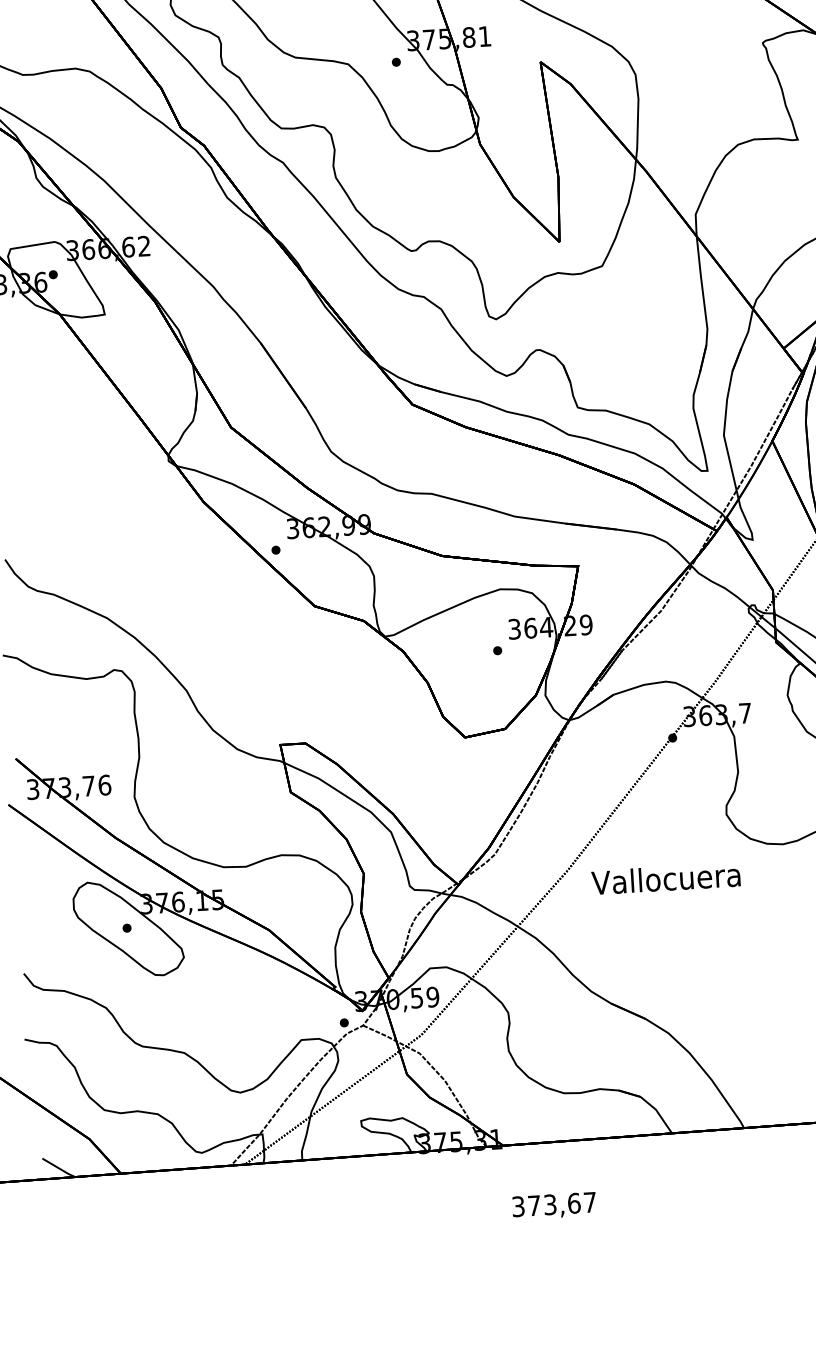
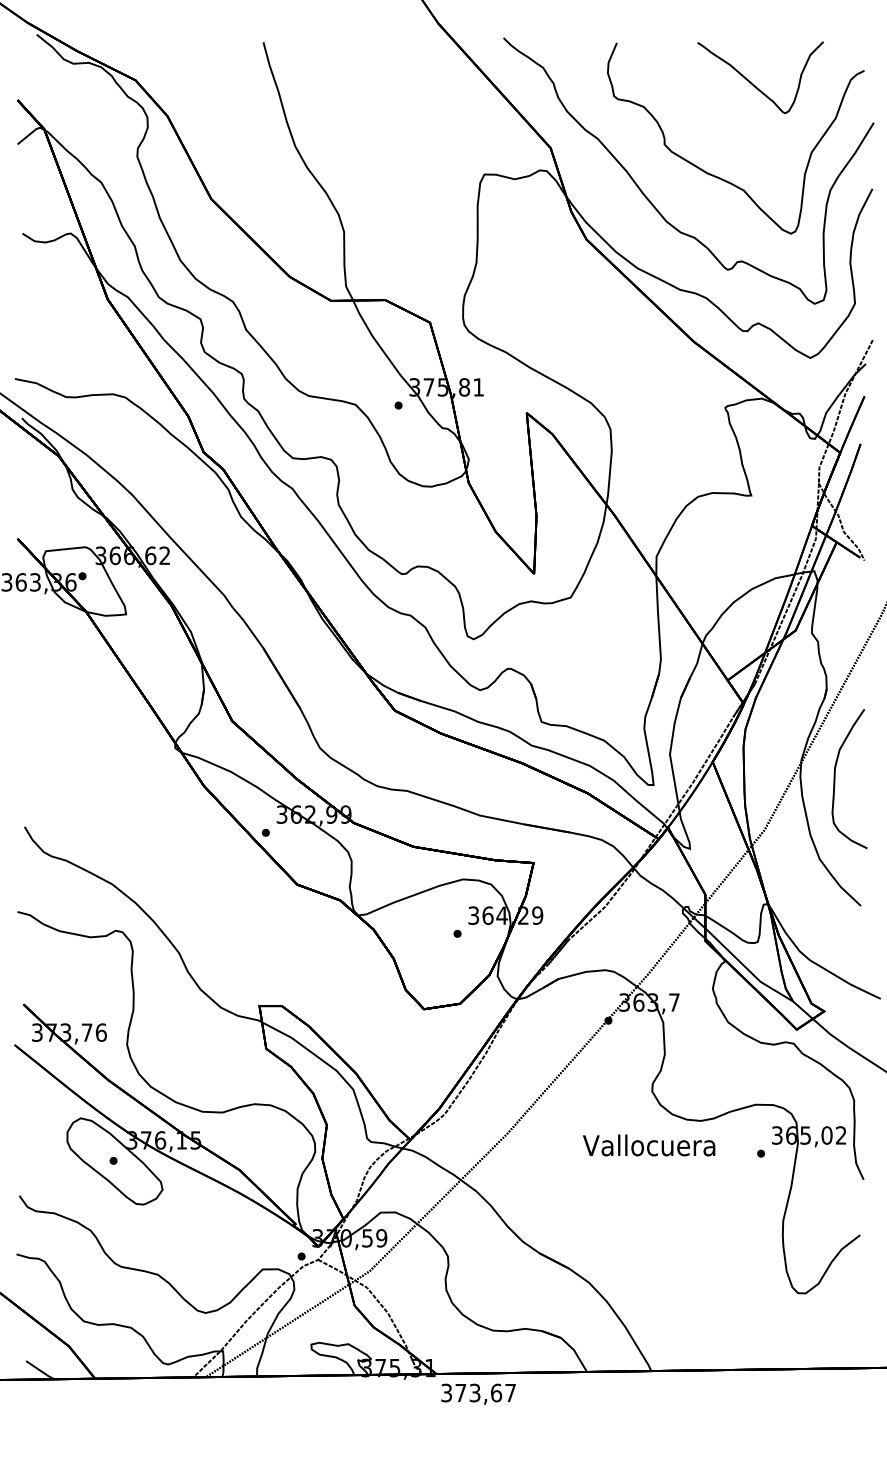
text: (666, 878) -> (649, 1145), moved
text: (554, 1205) -> (478, 1393), moved

